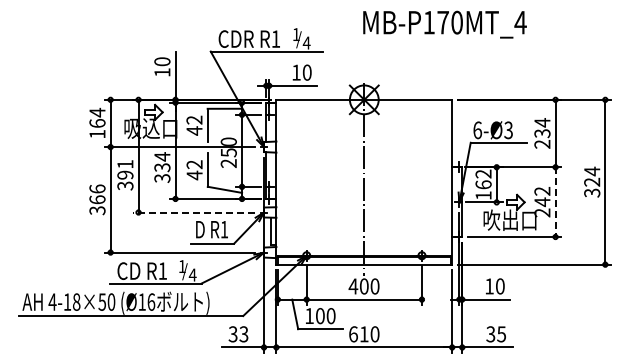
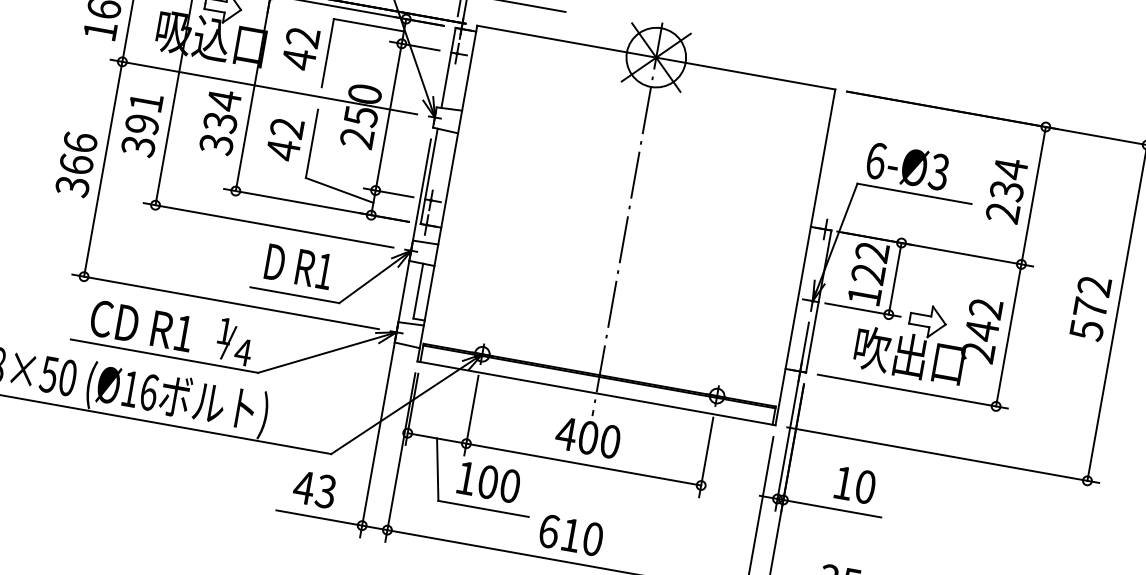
text: (592, 181) -> (1091, 306), 324 -> 572
text: (483, 184) -> (868, 273), 162 -> 122
line: (555, 202) -> (1008, 336), dashed -> solid
line: (193, 212) -> (267, 225), dashed -> solid
text: (232, 334) -> (302, 487), 33 -> 43

